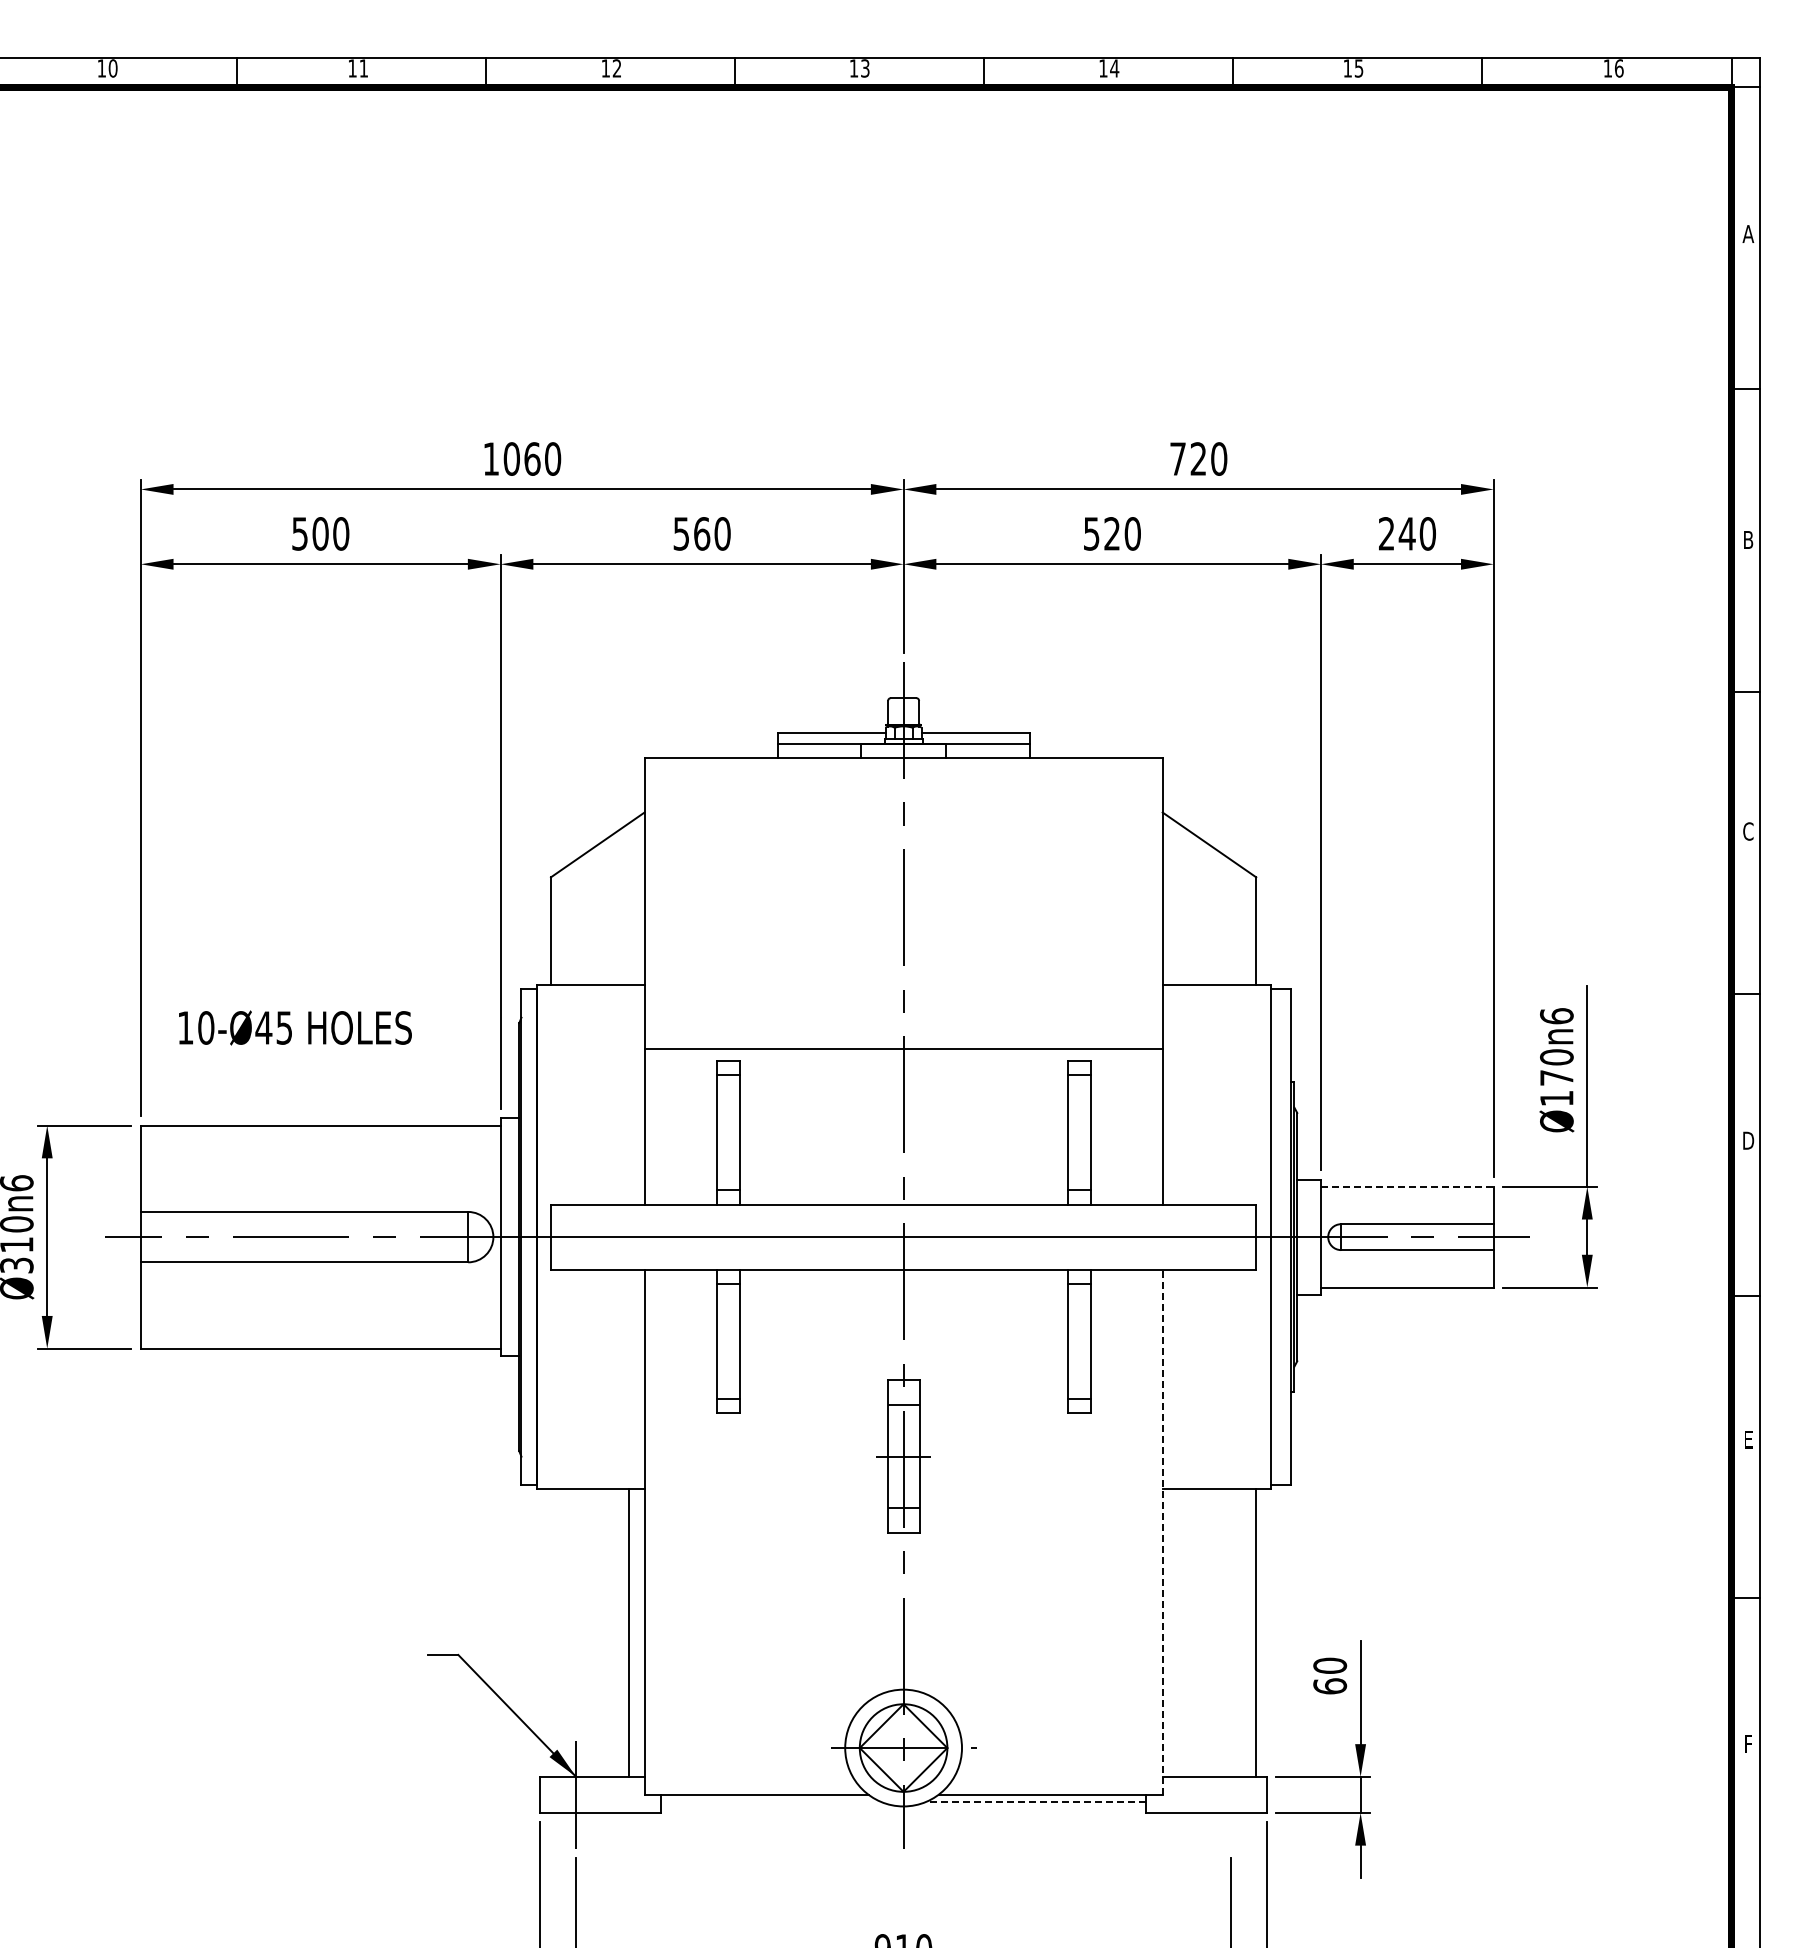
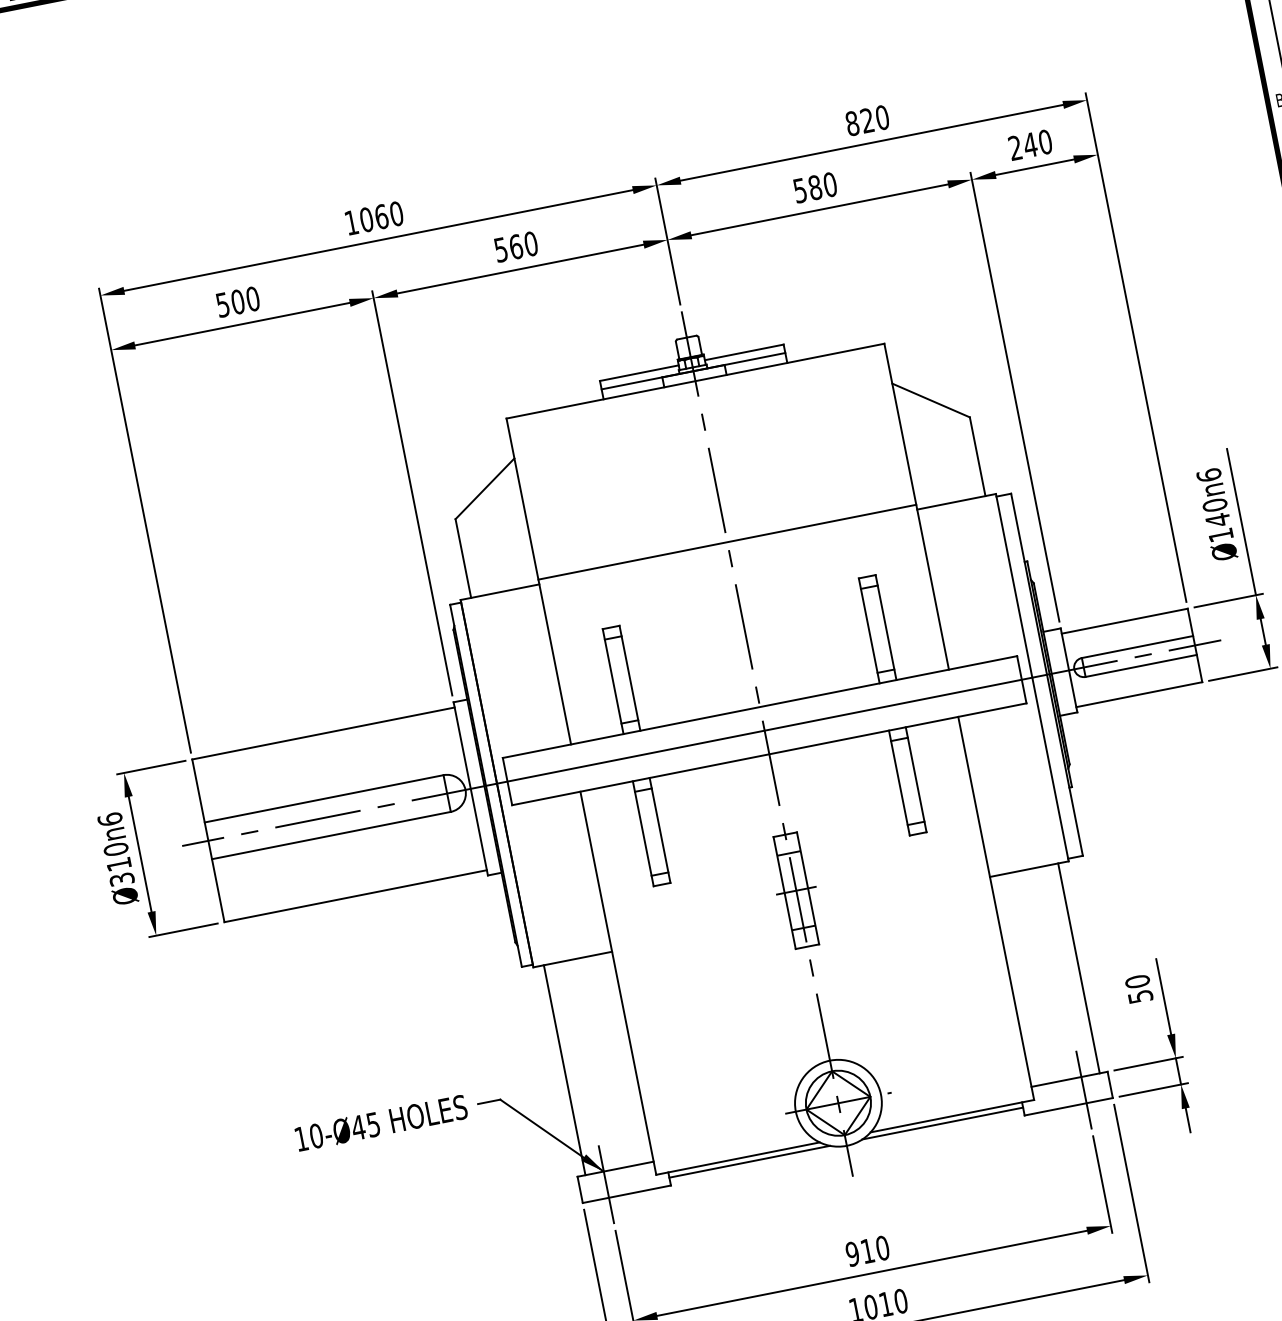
text: (1178, 458) -> (852, 123), 720 -> 820
text: (1112, 533) -> (815, 187), 520 -> 580
text: (295, 1027) -> (381, 1122), moved
line: (903, 1048) -> (727, 542), moved
text: (1556, 1077) -> (1217, 519), Ø170n6 -> Ø140n6
line: (1407, 1186) -> (1124, 620), dashed -> solid
line: (1162, 1532) -> (996, 908), dashed -> solid
line: (628, 1632) -> (564, 1069), moved
text: (1330, 1686) -> (1140, 996), 60 -> 50
line: (1231, 1794) -> (1084, 1089), added
line: (771, 1802) -> (749, 1162), added
line: (1035, 1802) -> (942, 1123), dashed -> solid

